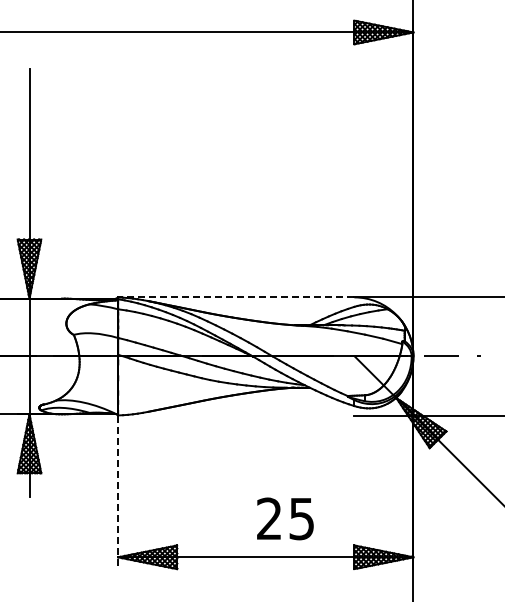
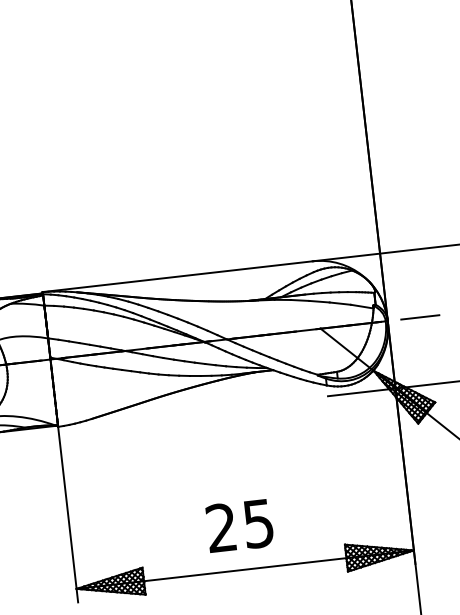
line: (235, 297) -> (176, 276), dashed -> solid
line: (118, 492) -> (68, 514), dashed -> solid
text: (285, 518) -> (239, 525), moved

